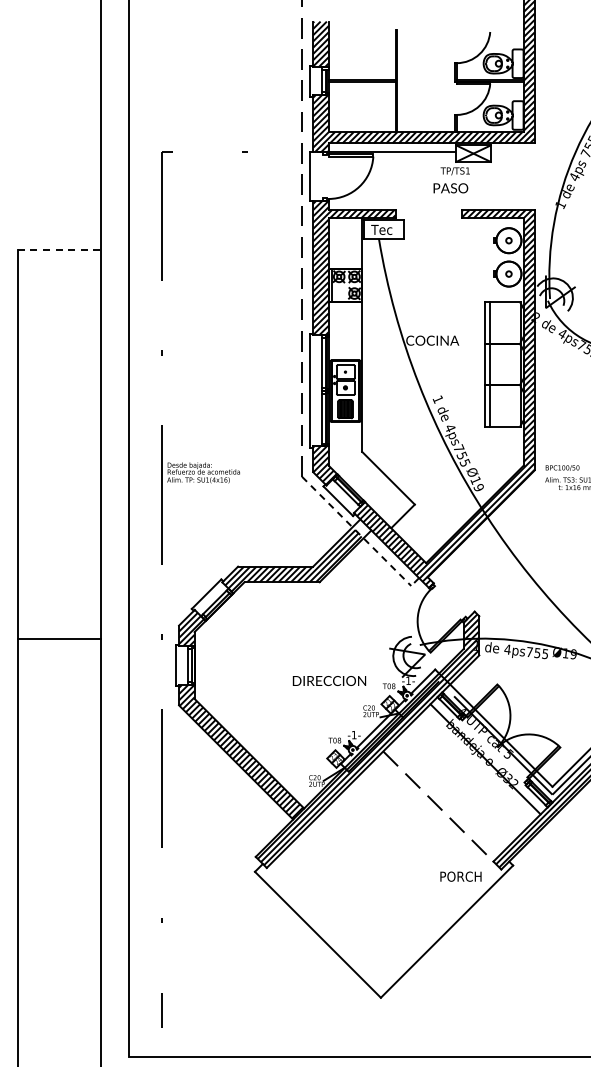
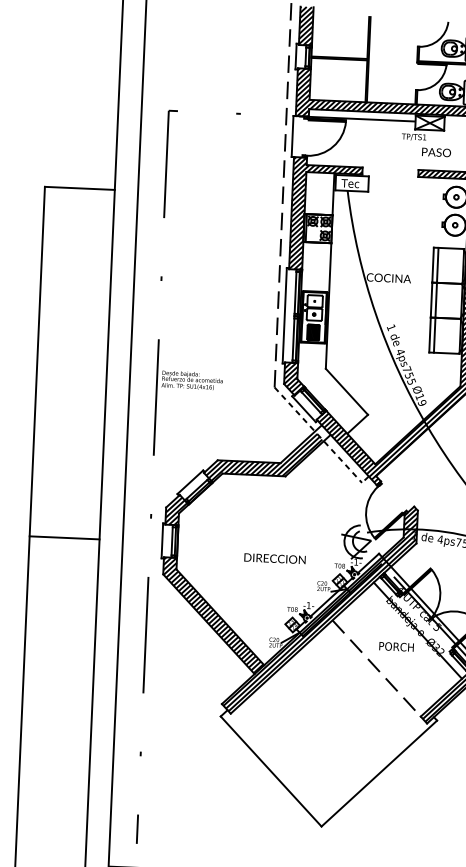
text: (450, 188) -> (436, 152), moved
line: (59, 249) -> (79, 188), dashed -> solid
line: (59, 639) -> (64, 538), moved
text: (329, 680) -> (275, 558), moved
text: (460, 876) -> (396, 646), moved

